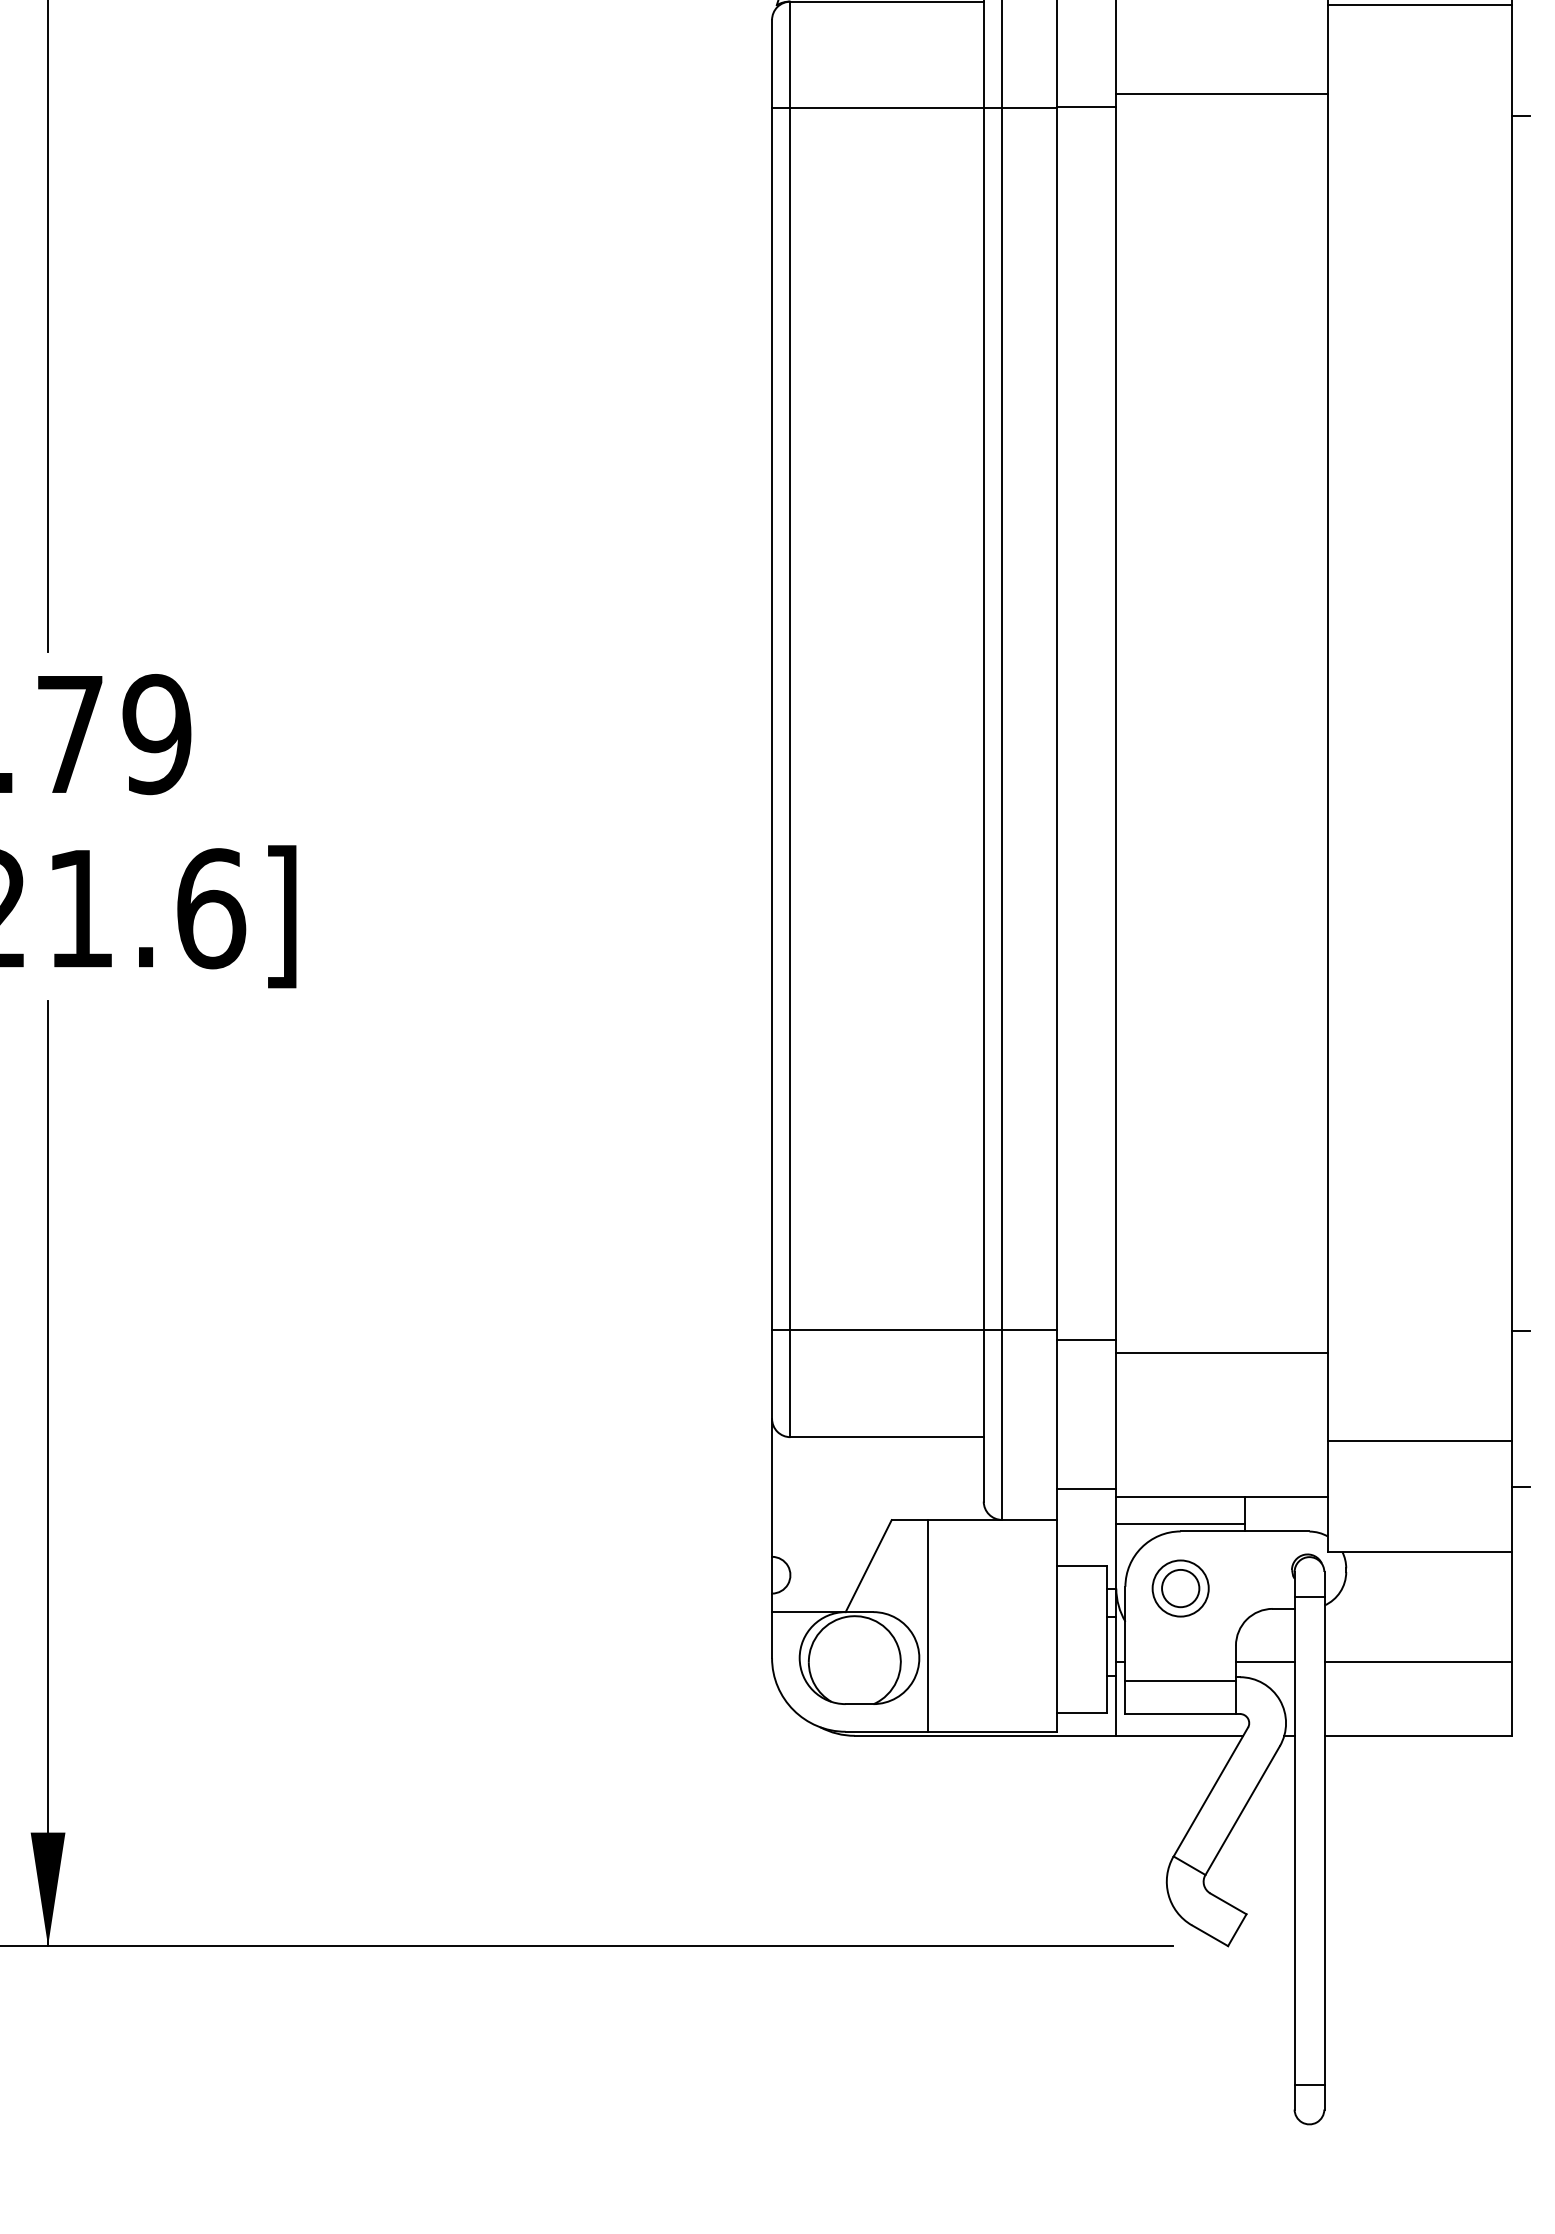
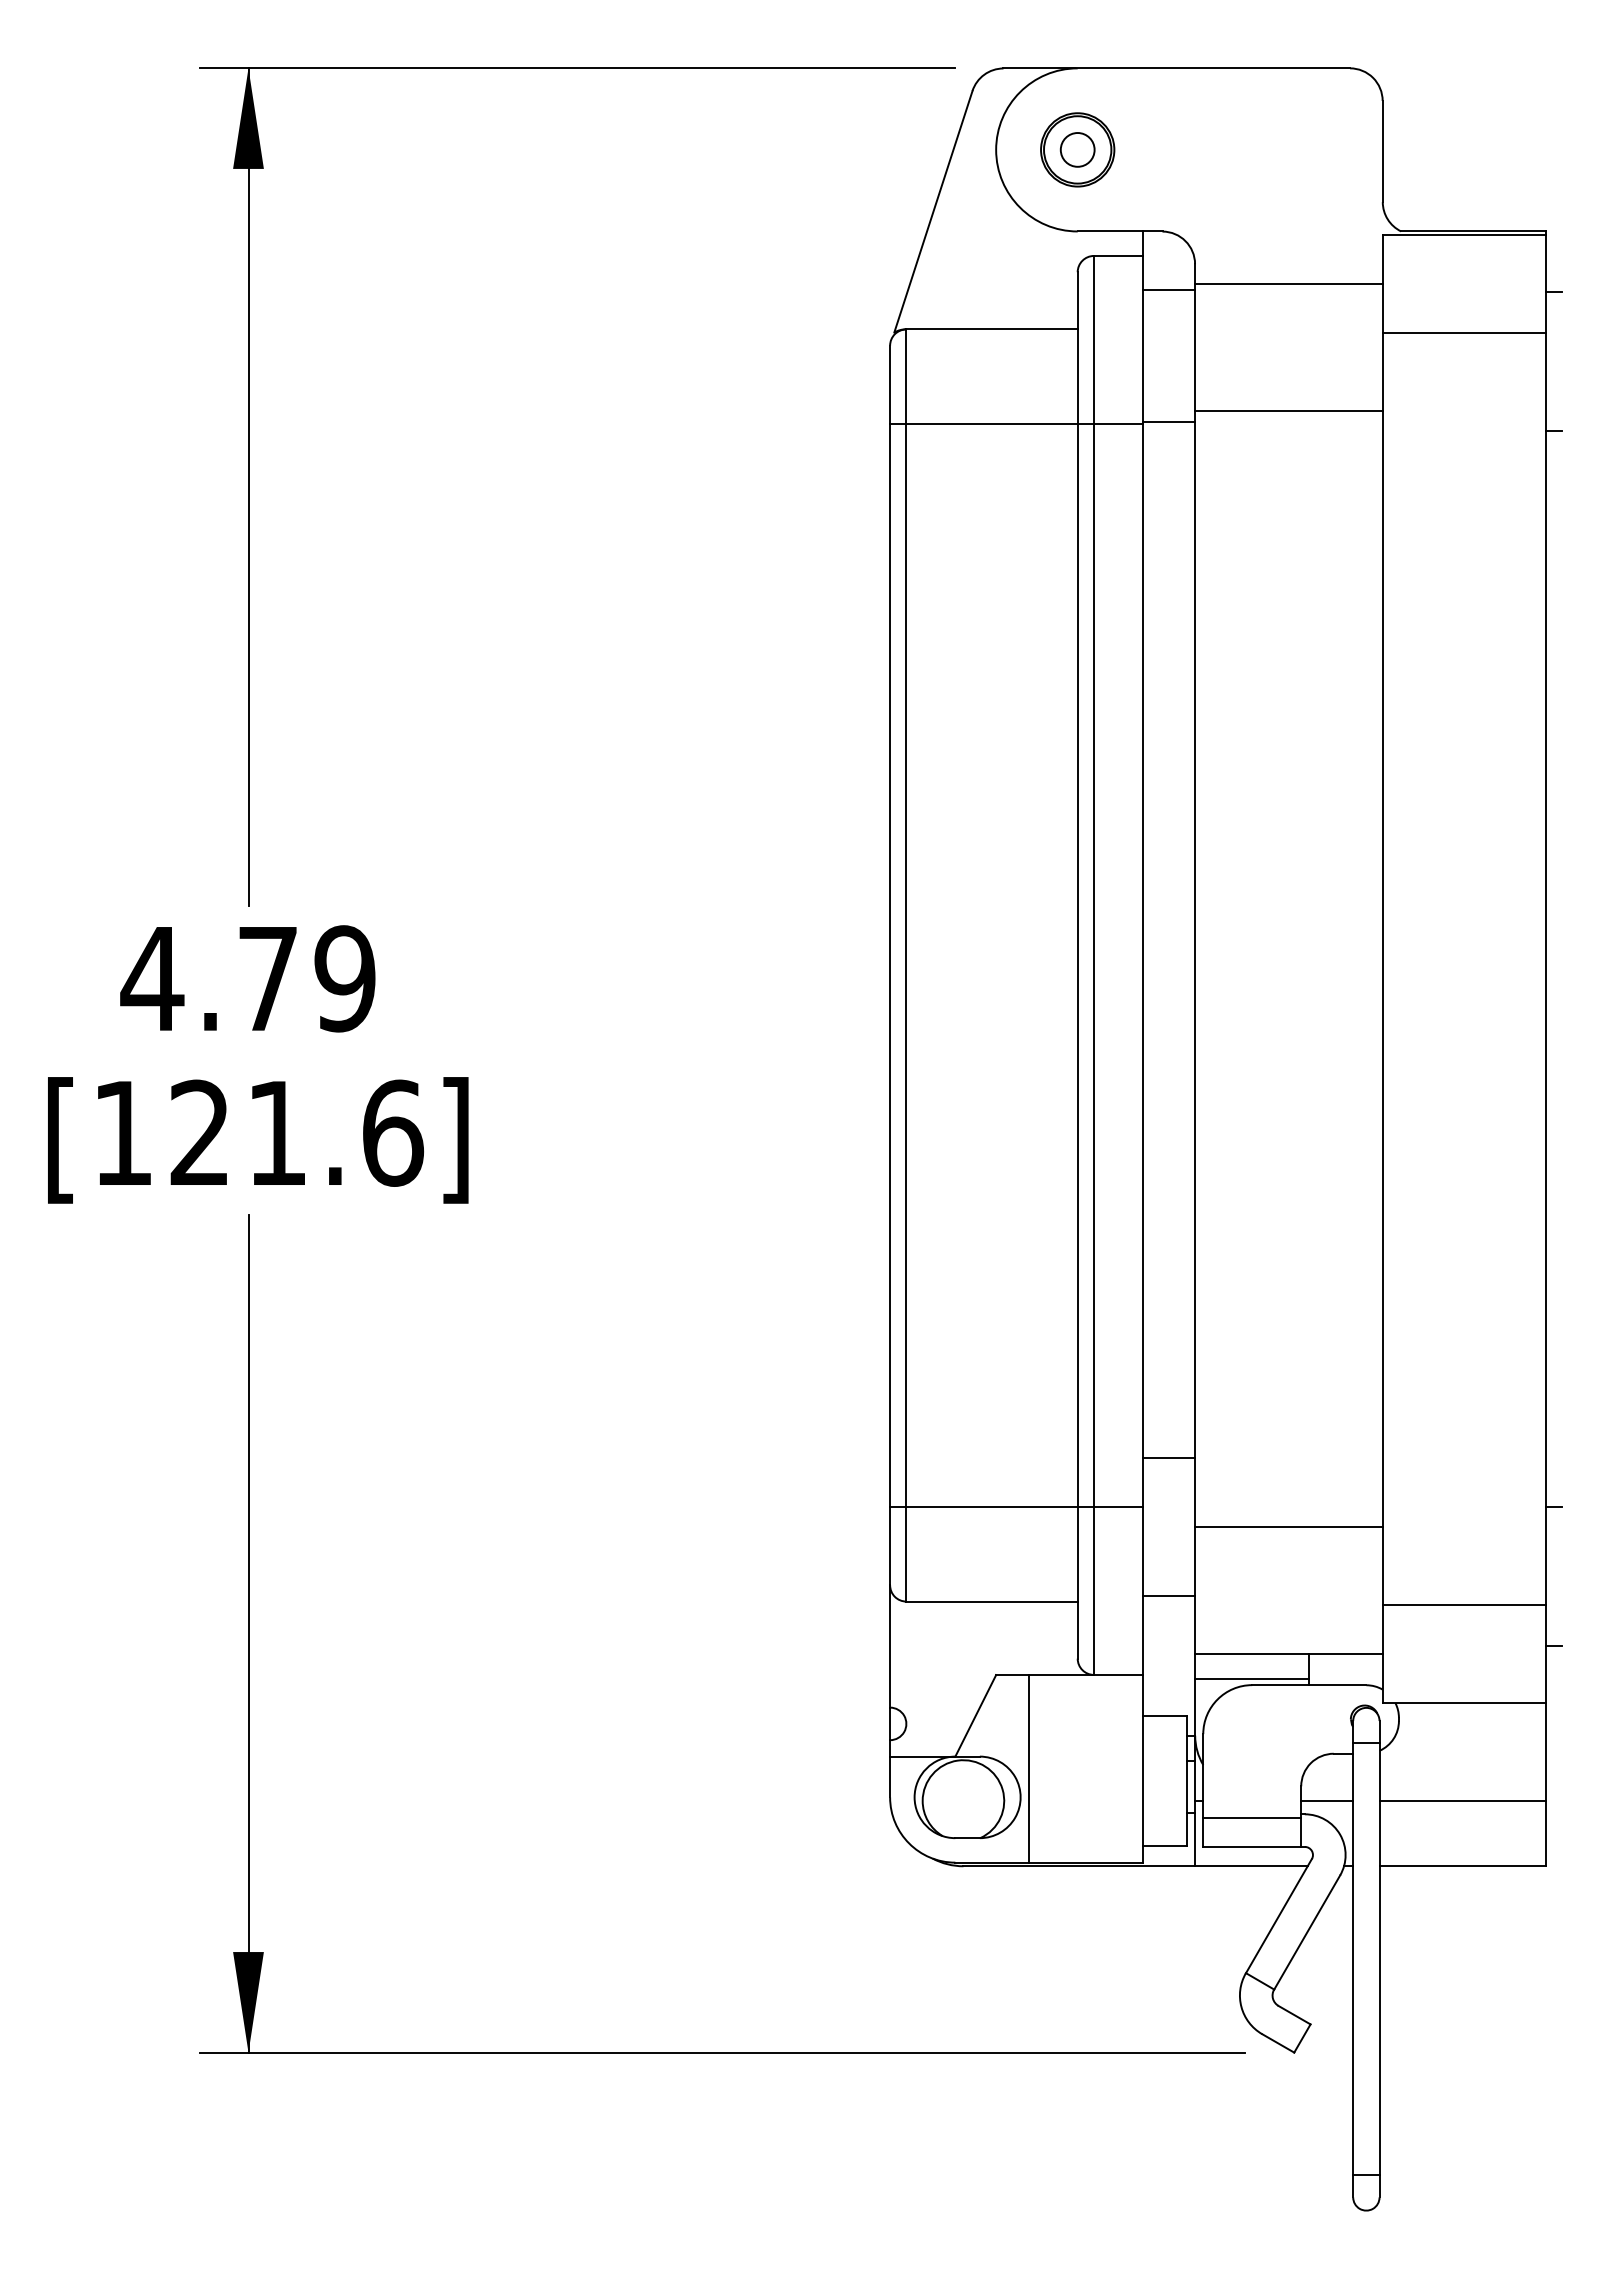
line: (1086, 1340) -> (1168, 1458), moved
line: (1086, 1488) -> (1168, 1595), moved
part: (1179, 1588) -> (1251, 1735), removed

